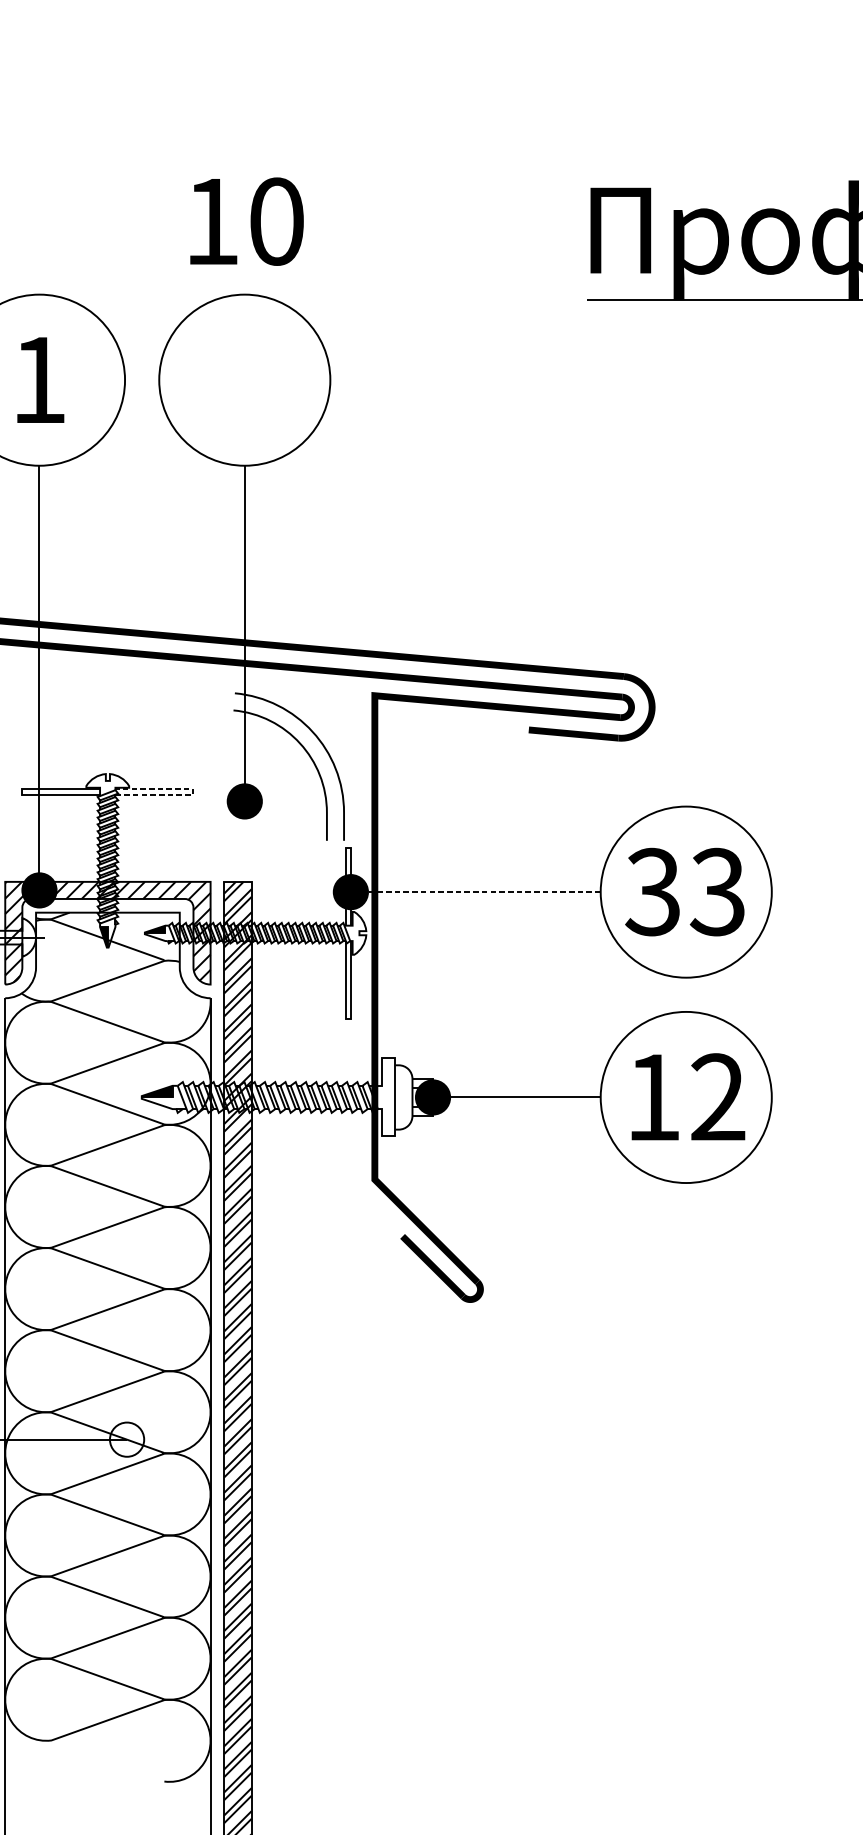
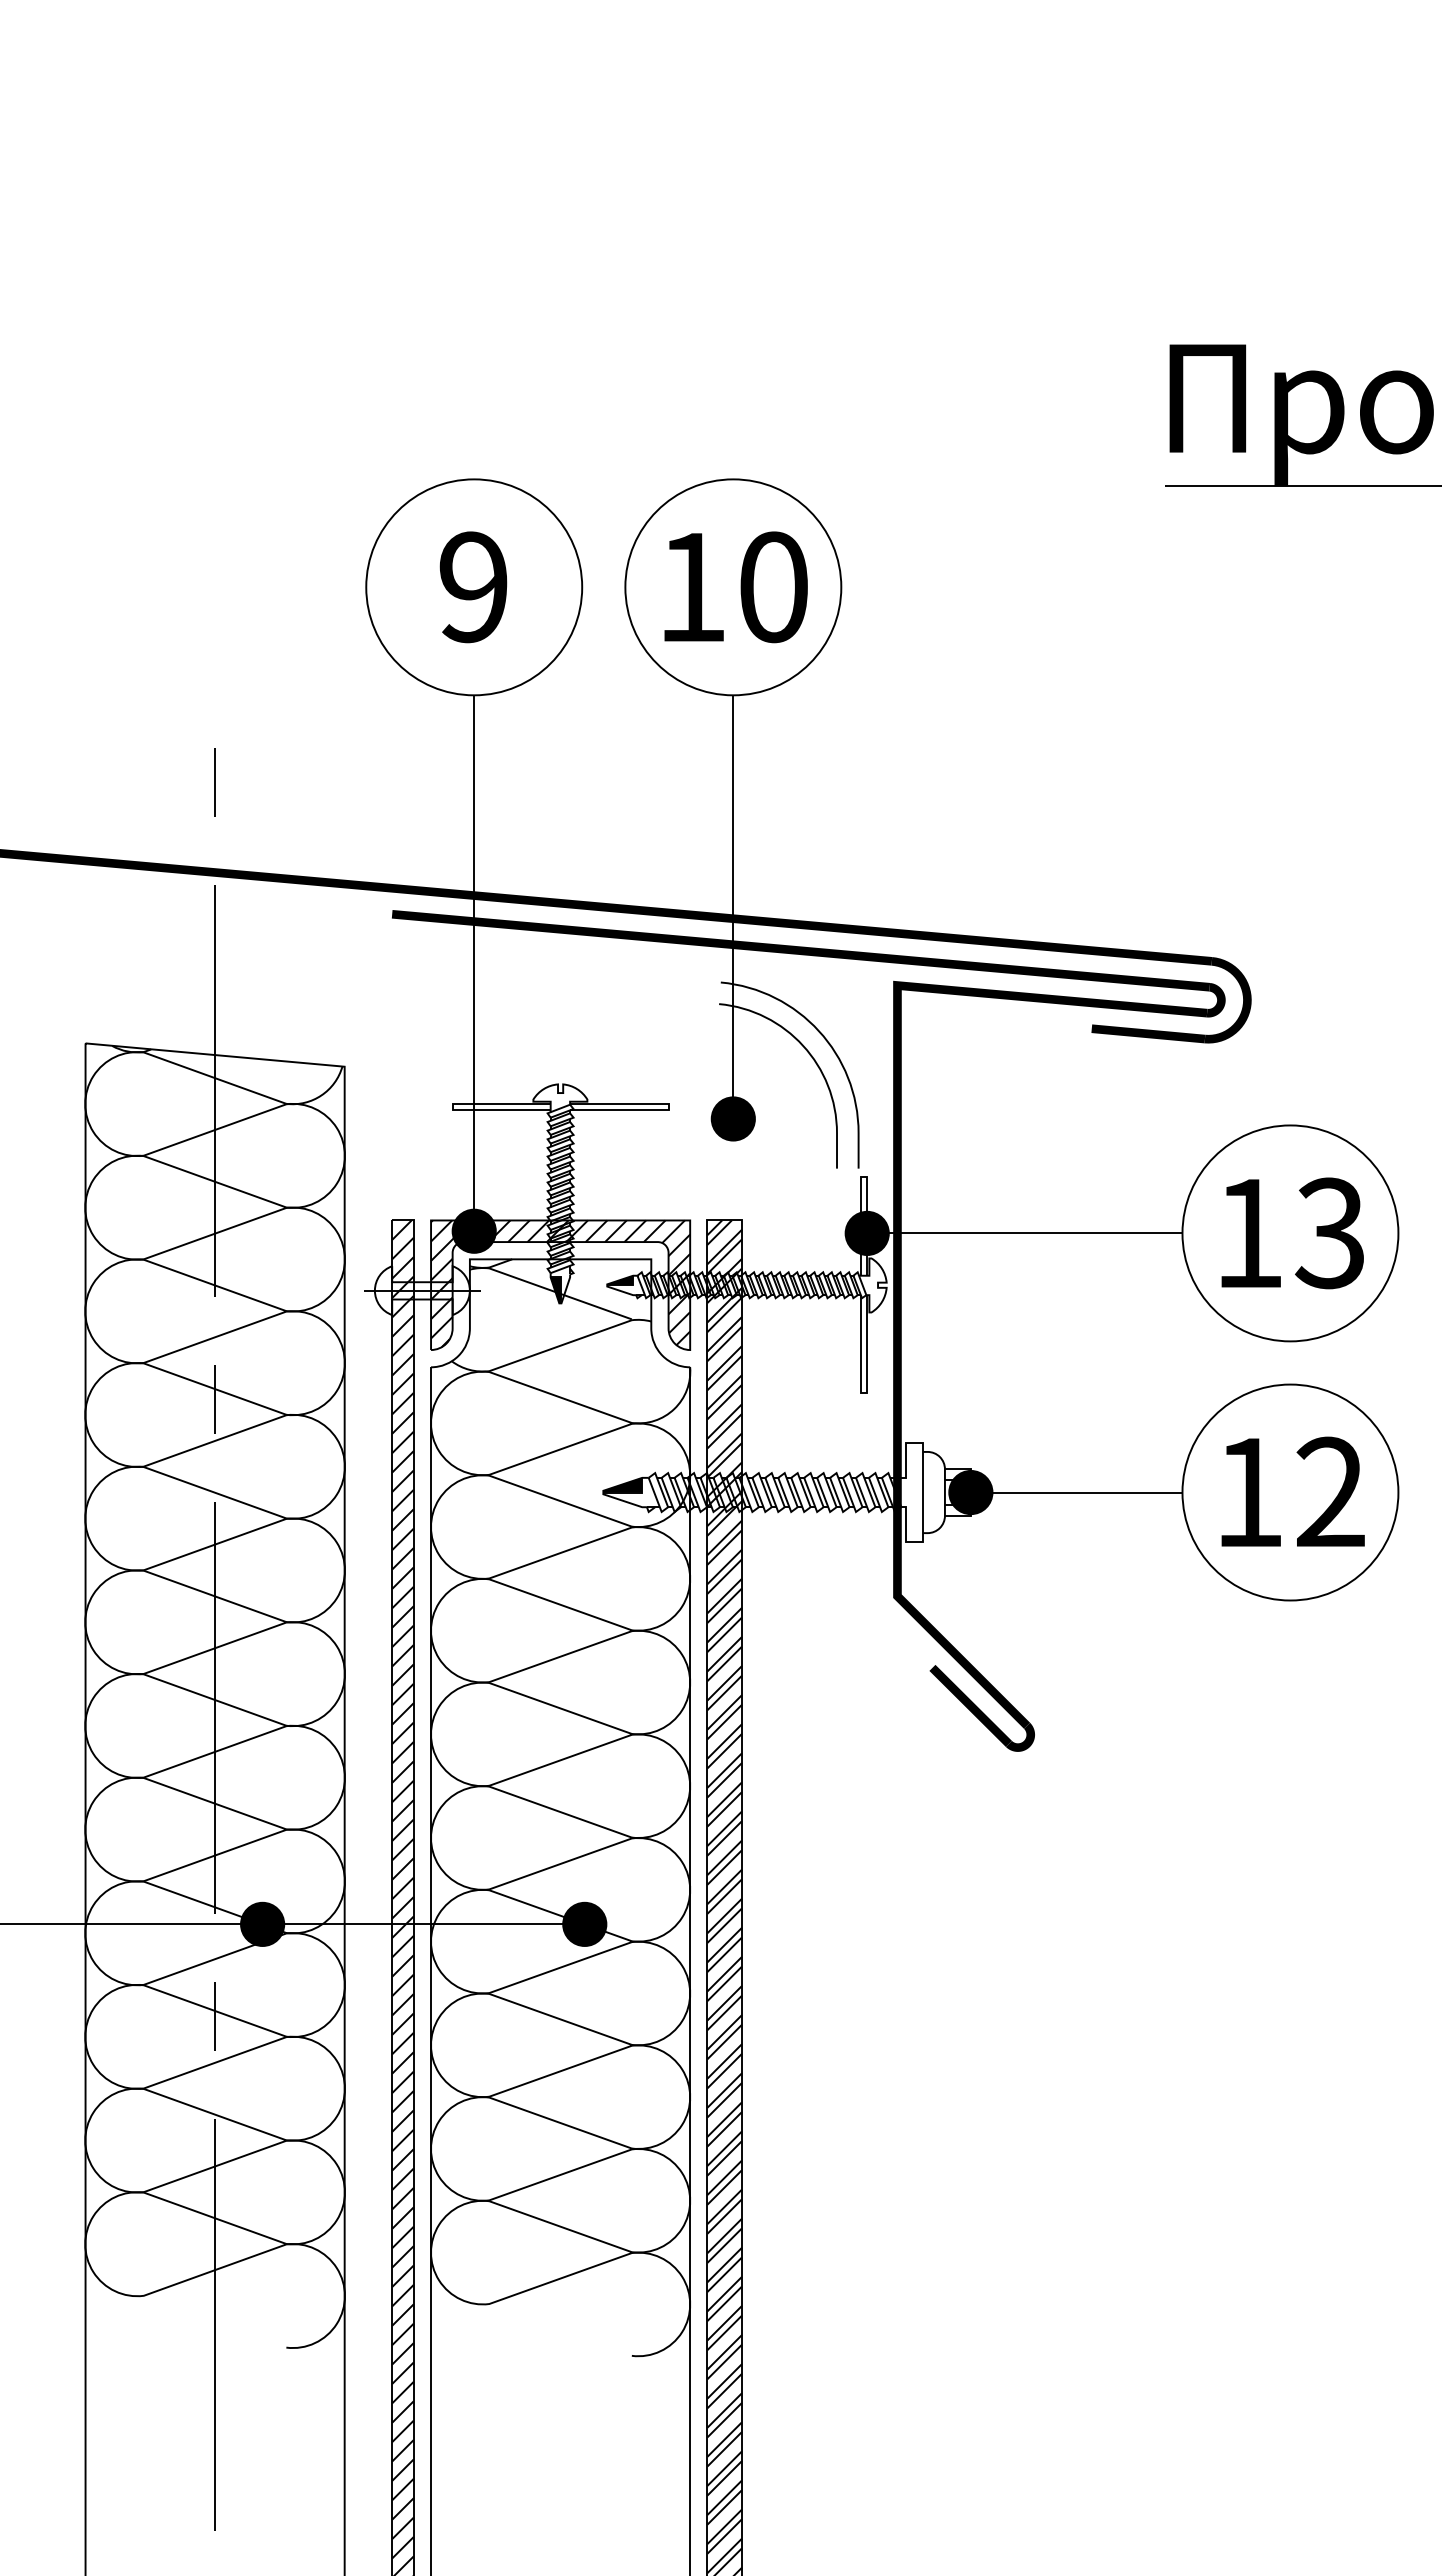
text: (246, 221) -> (735, 587), moved
text: (38, 380) -> (473, 587), 1 -> 9
line: (193, 791) -> (668, 1106), dashed -> solid
line: (475, 892) -> (1024, 1233), dashed -> solid
text: (652, 892) -> (1247, 1233), 33 -> 13
fill: (126, 1439) -> (584, 1924), added

